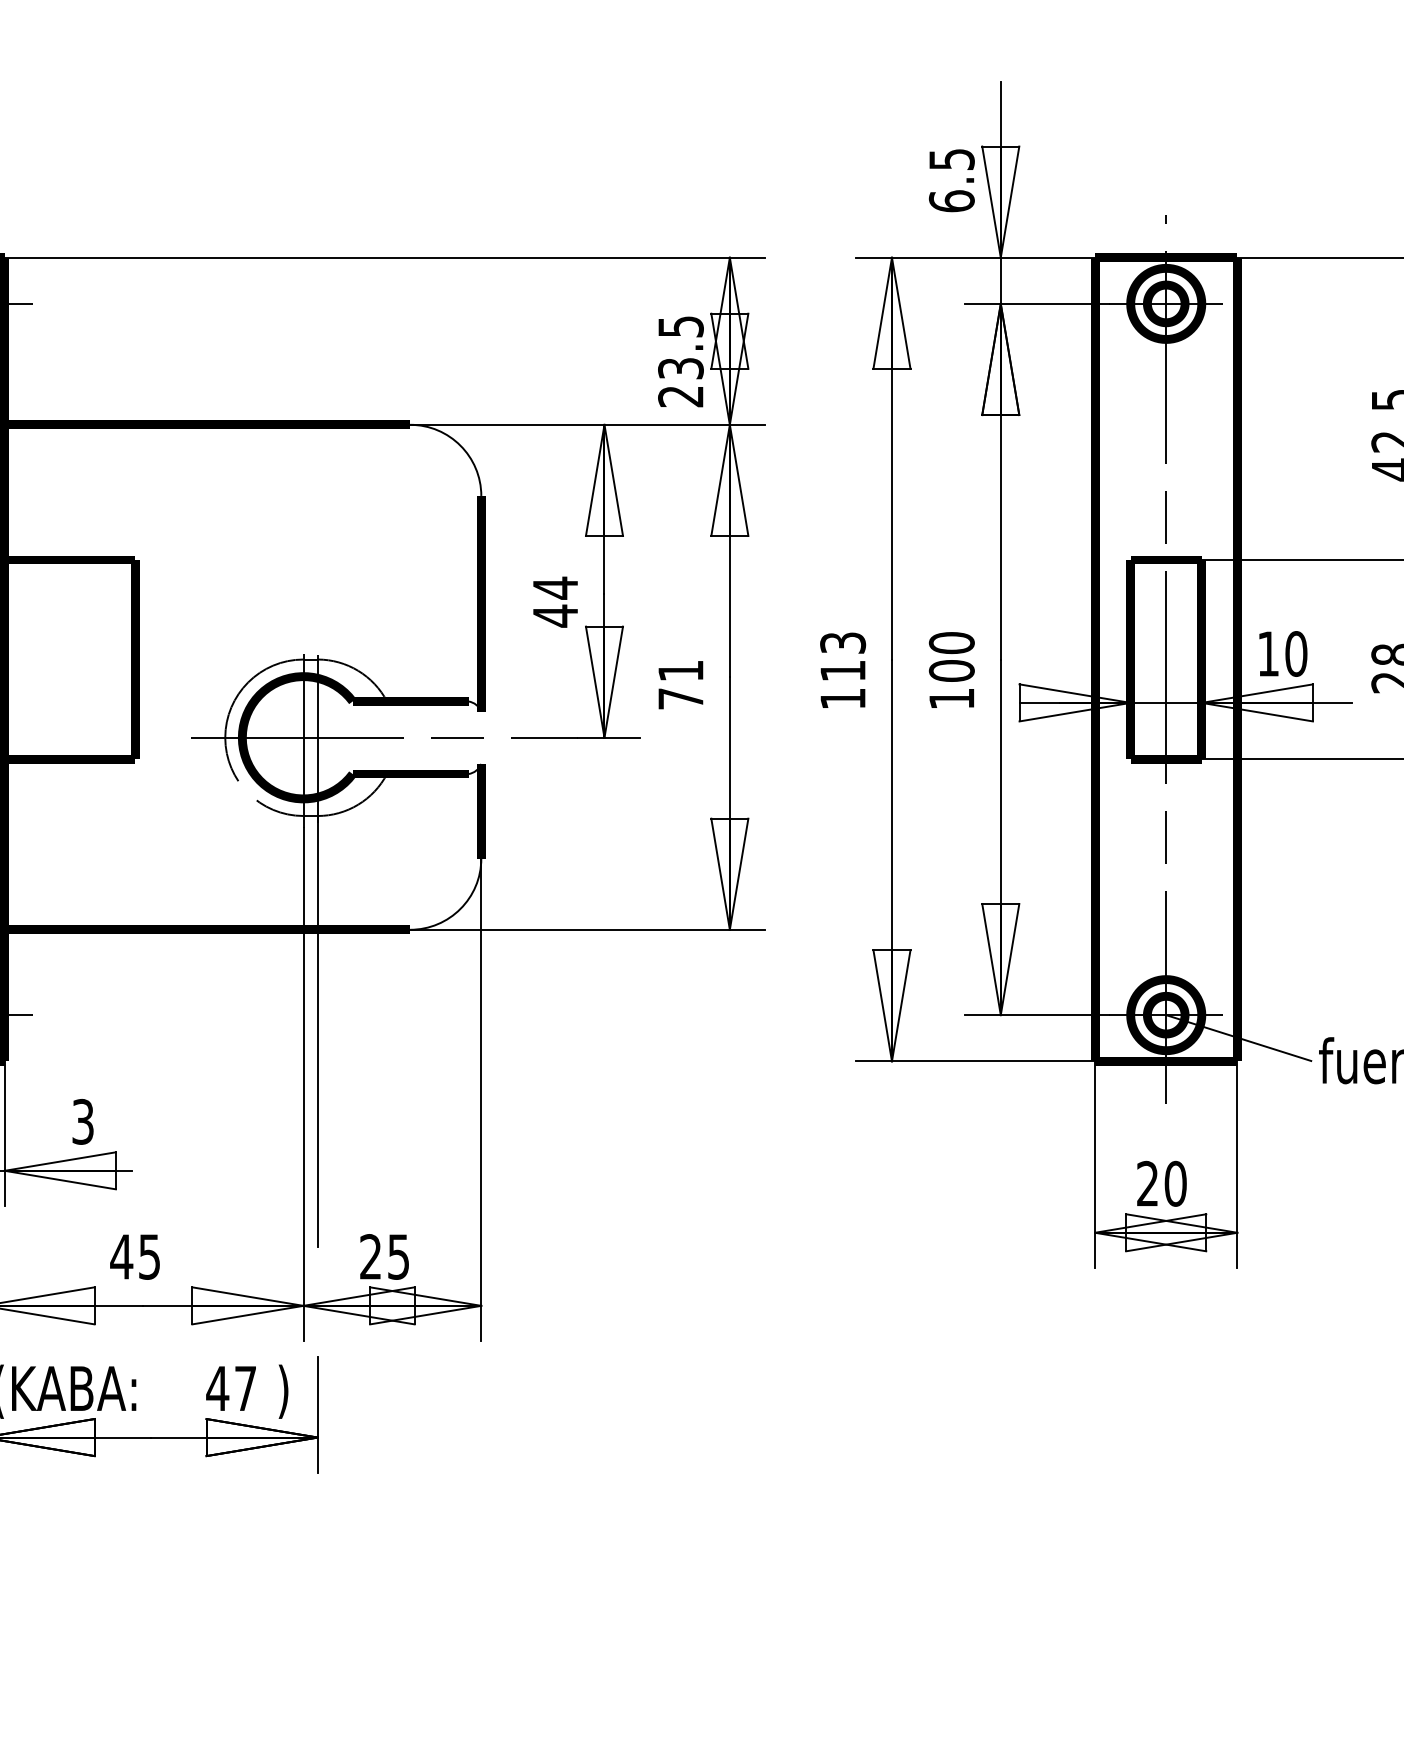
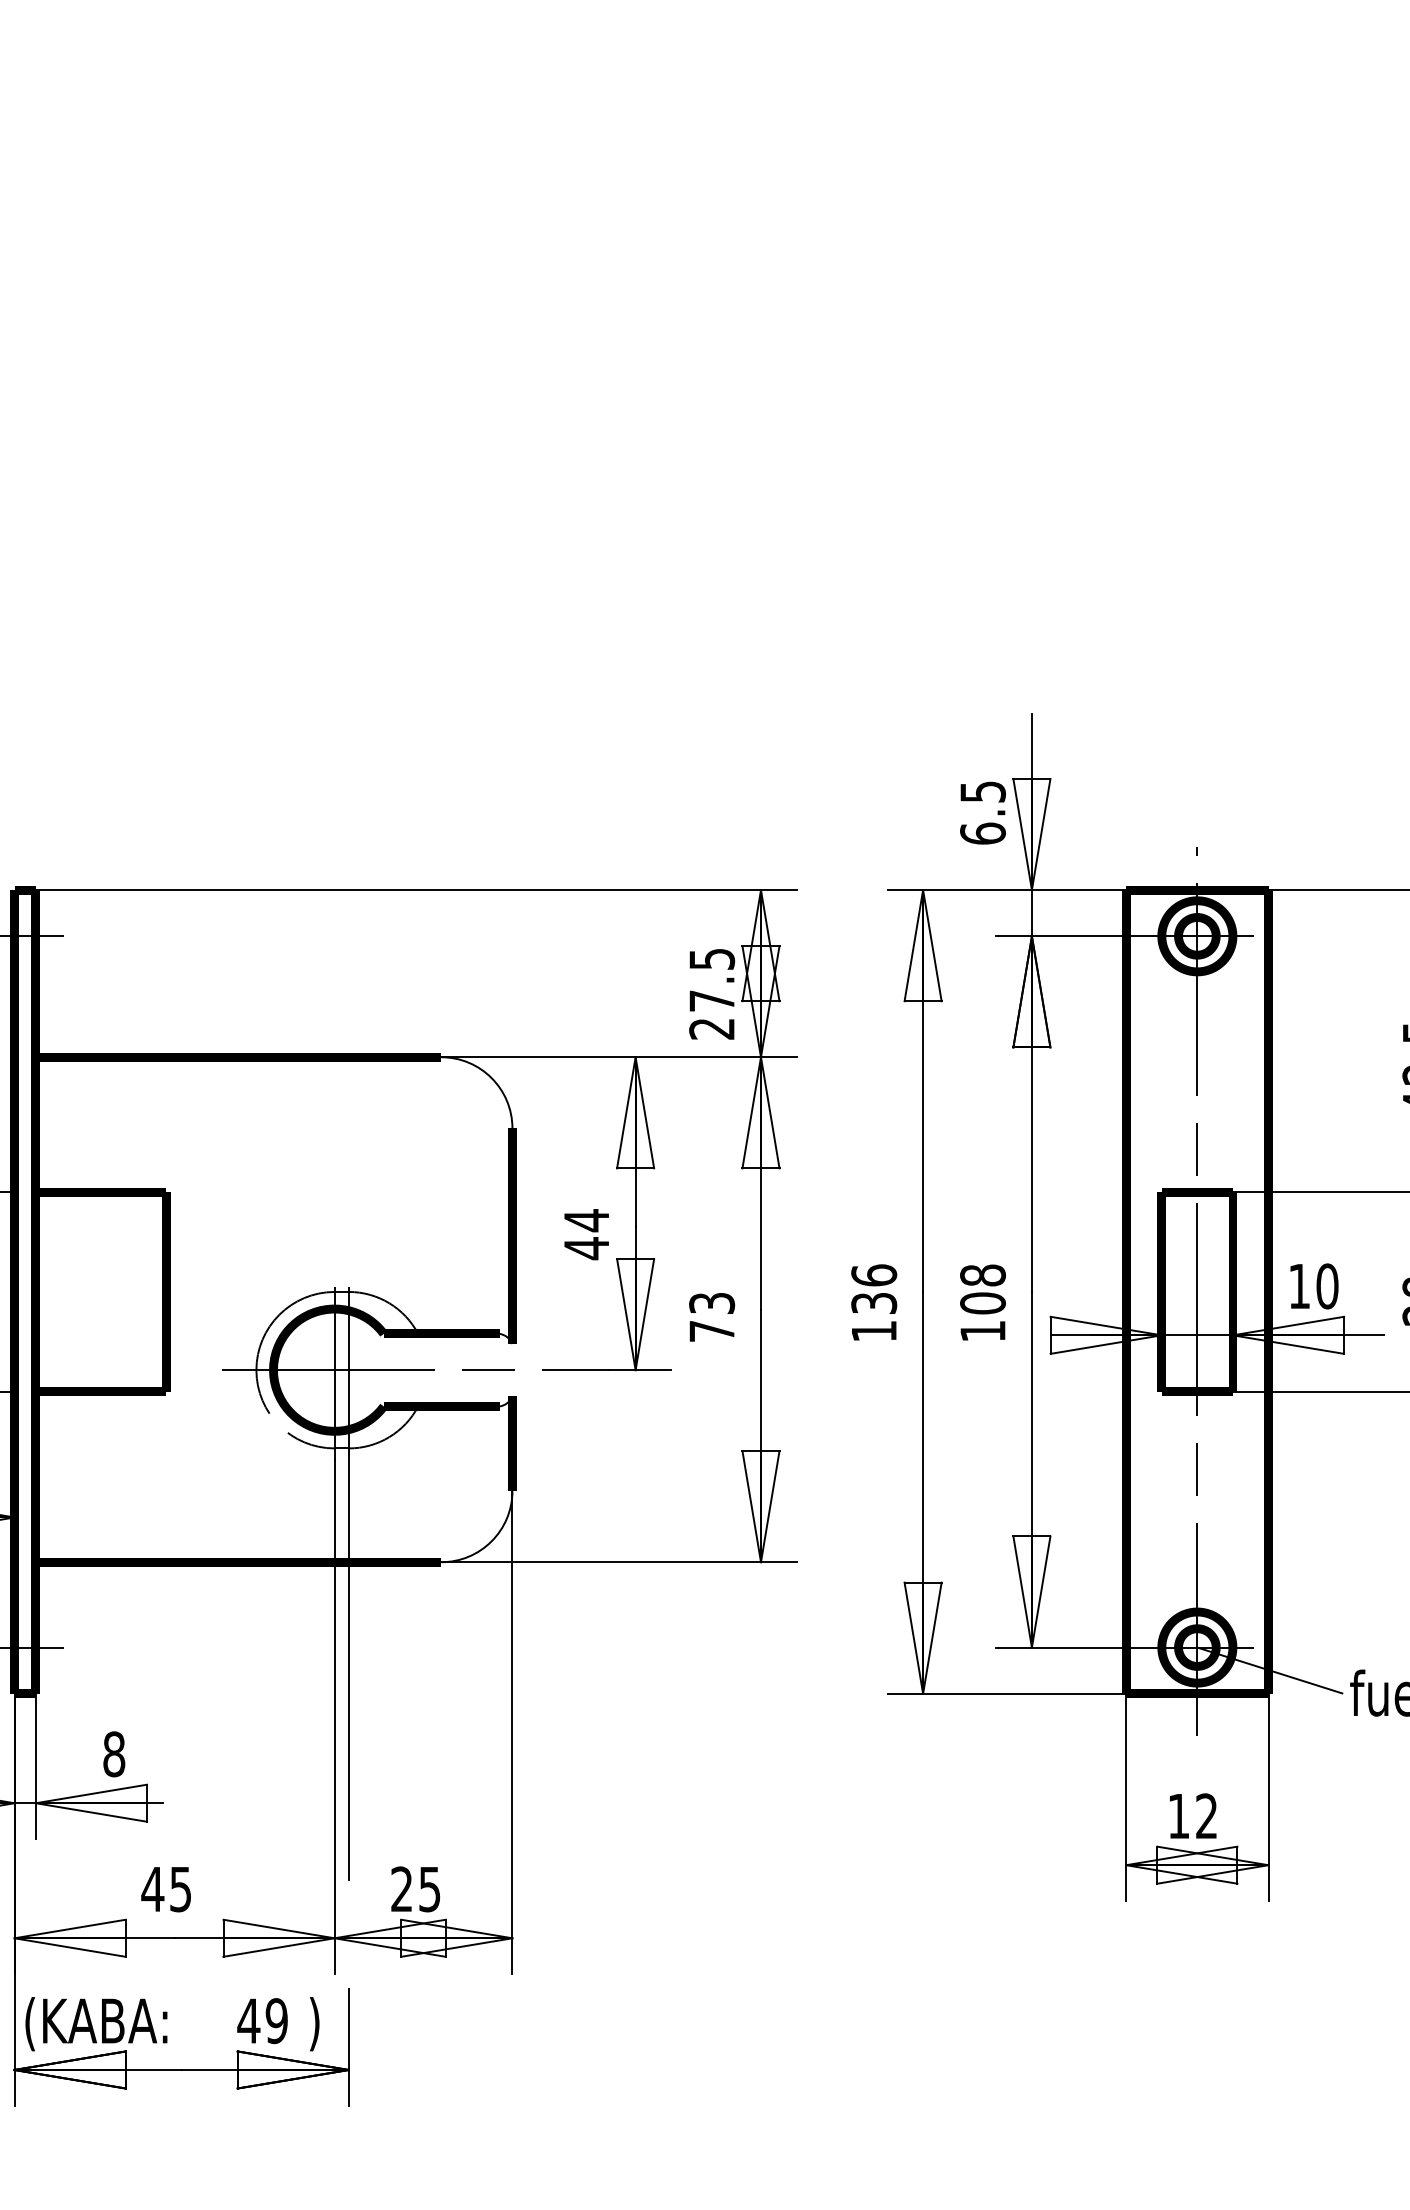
text: (681, 368) -> (712, 1000), 23.5 -> 27.5
text: (951, 643) -> (982, 1275), 100 -> 108
text: (843, 656) -> (874, 1288), 113 -> 136
text: (681, 671) -> (712, 1303), 71 -> 73
text: (83, 1122) -> (114, 1754), 3 -> 8
text: (1161, 1184) -> (1192, 1816), 20 -> 12
text: (245, 1389) -> (276, 2021), 47 -> 49

